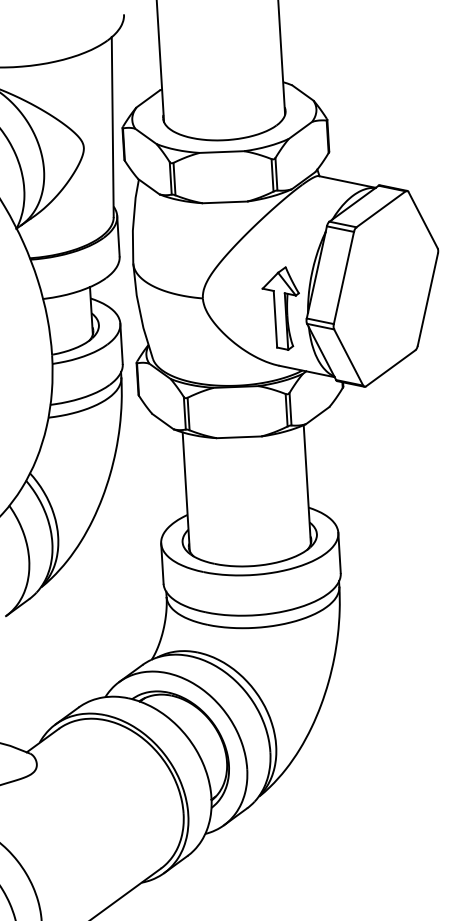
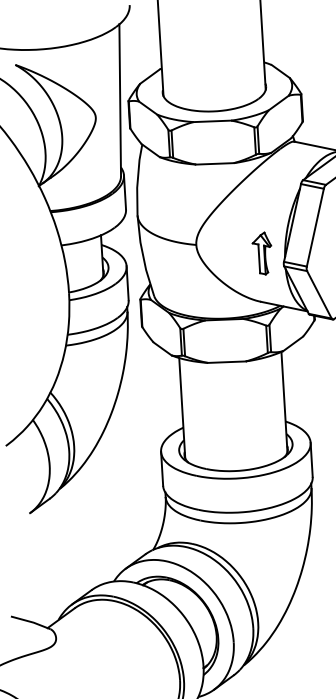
part: (280, 308) -> (261, 253), size x0.6

